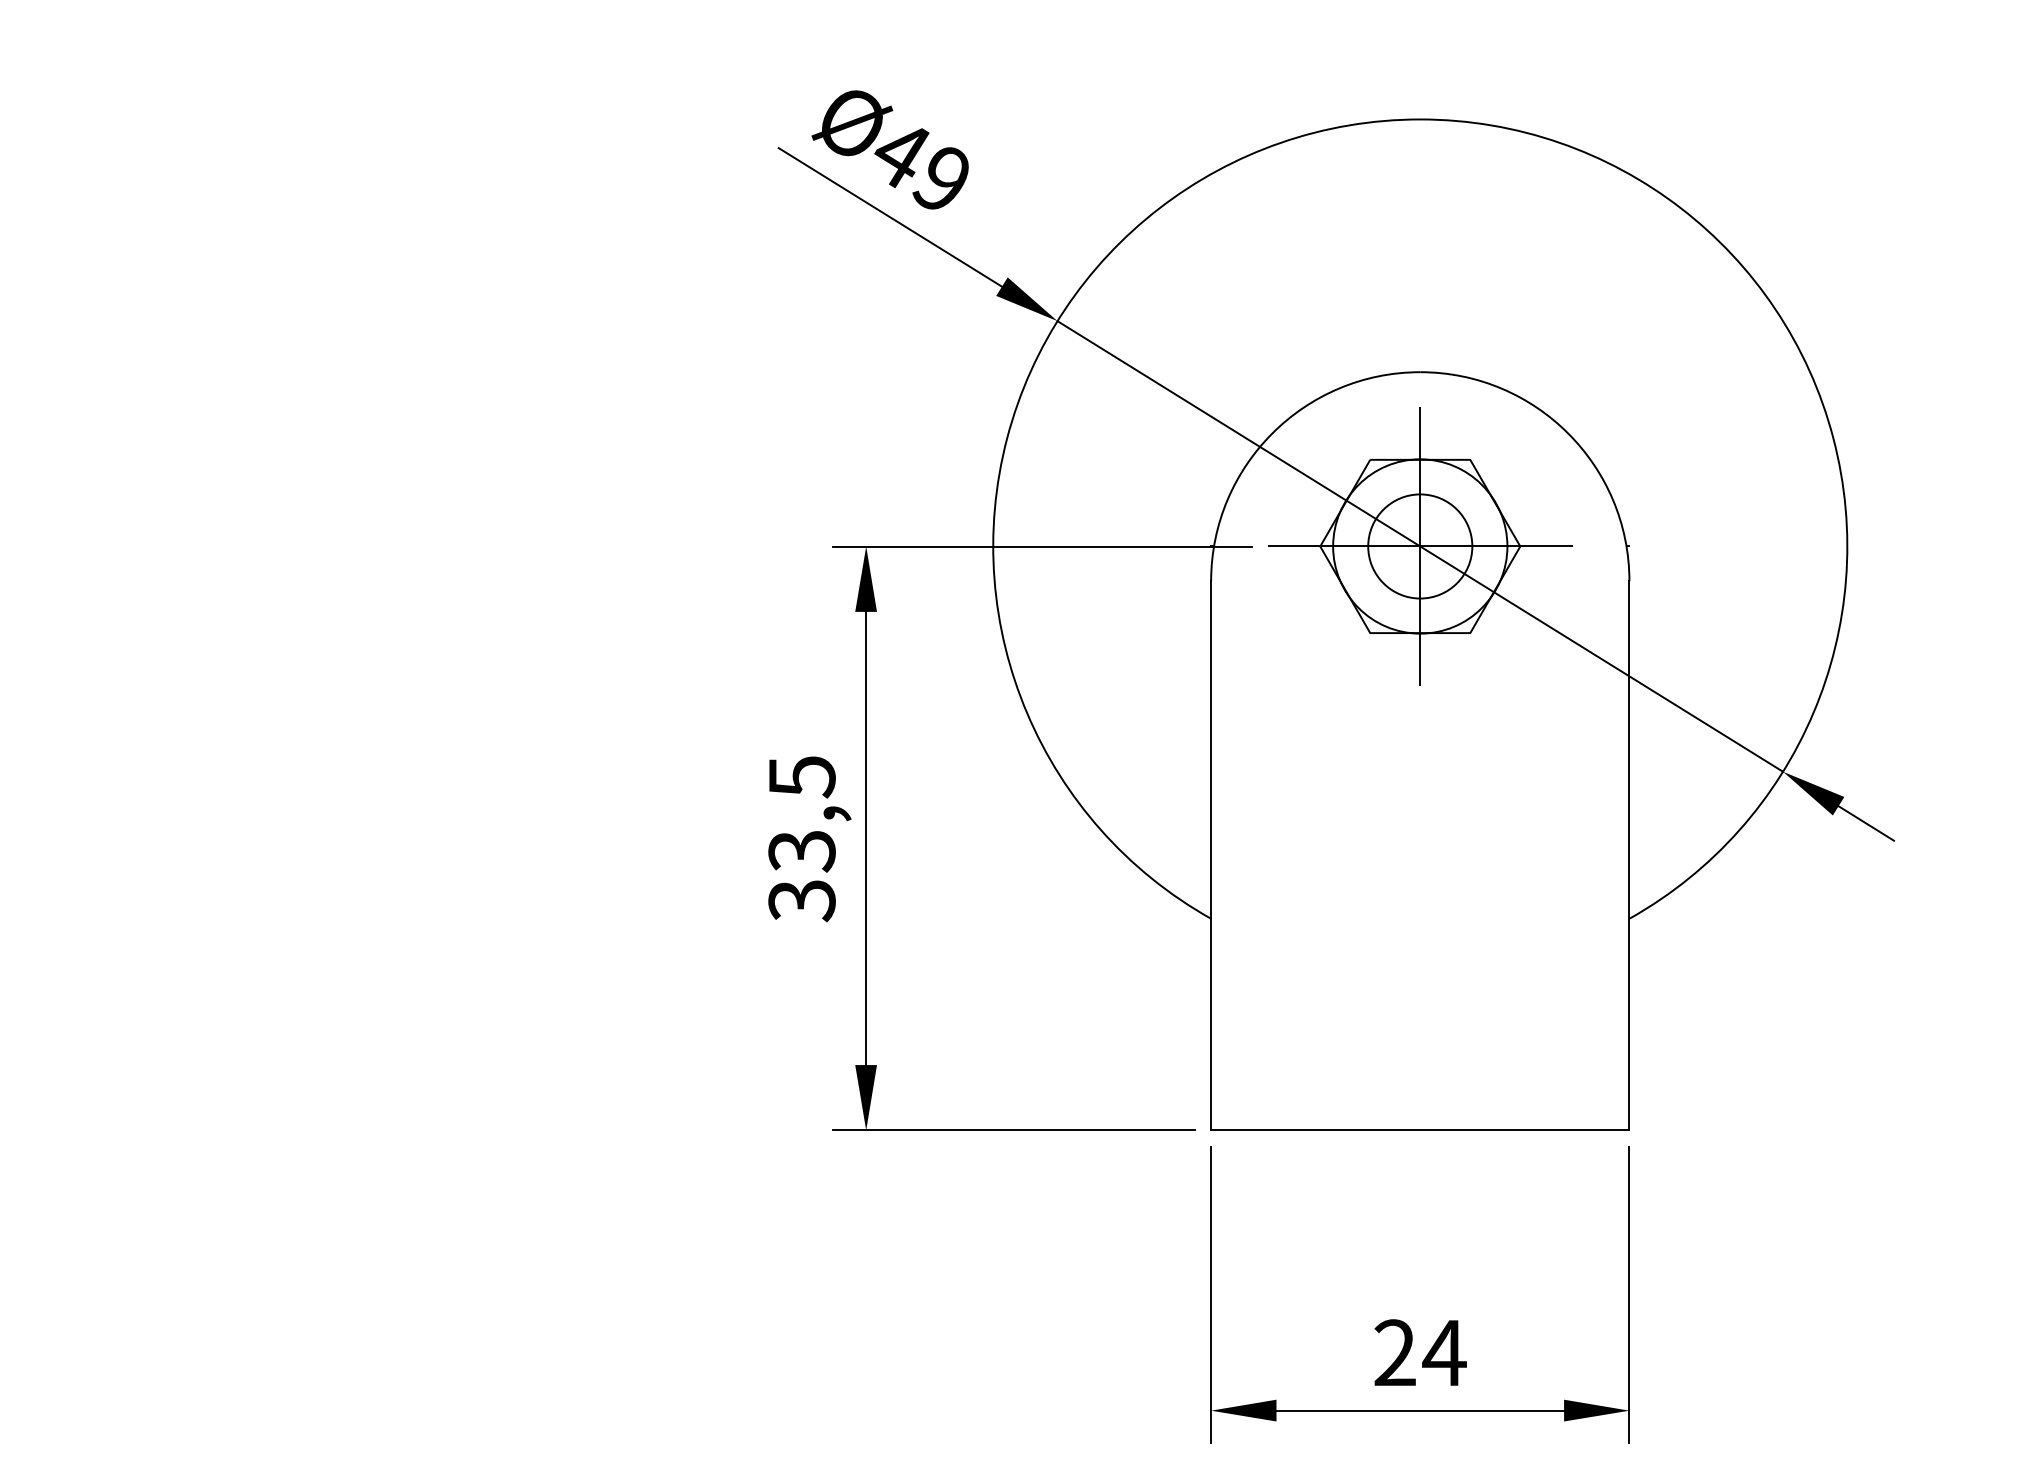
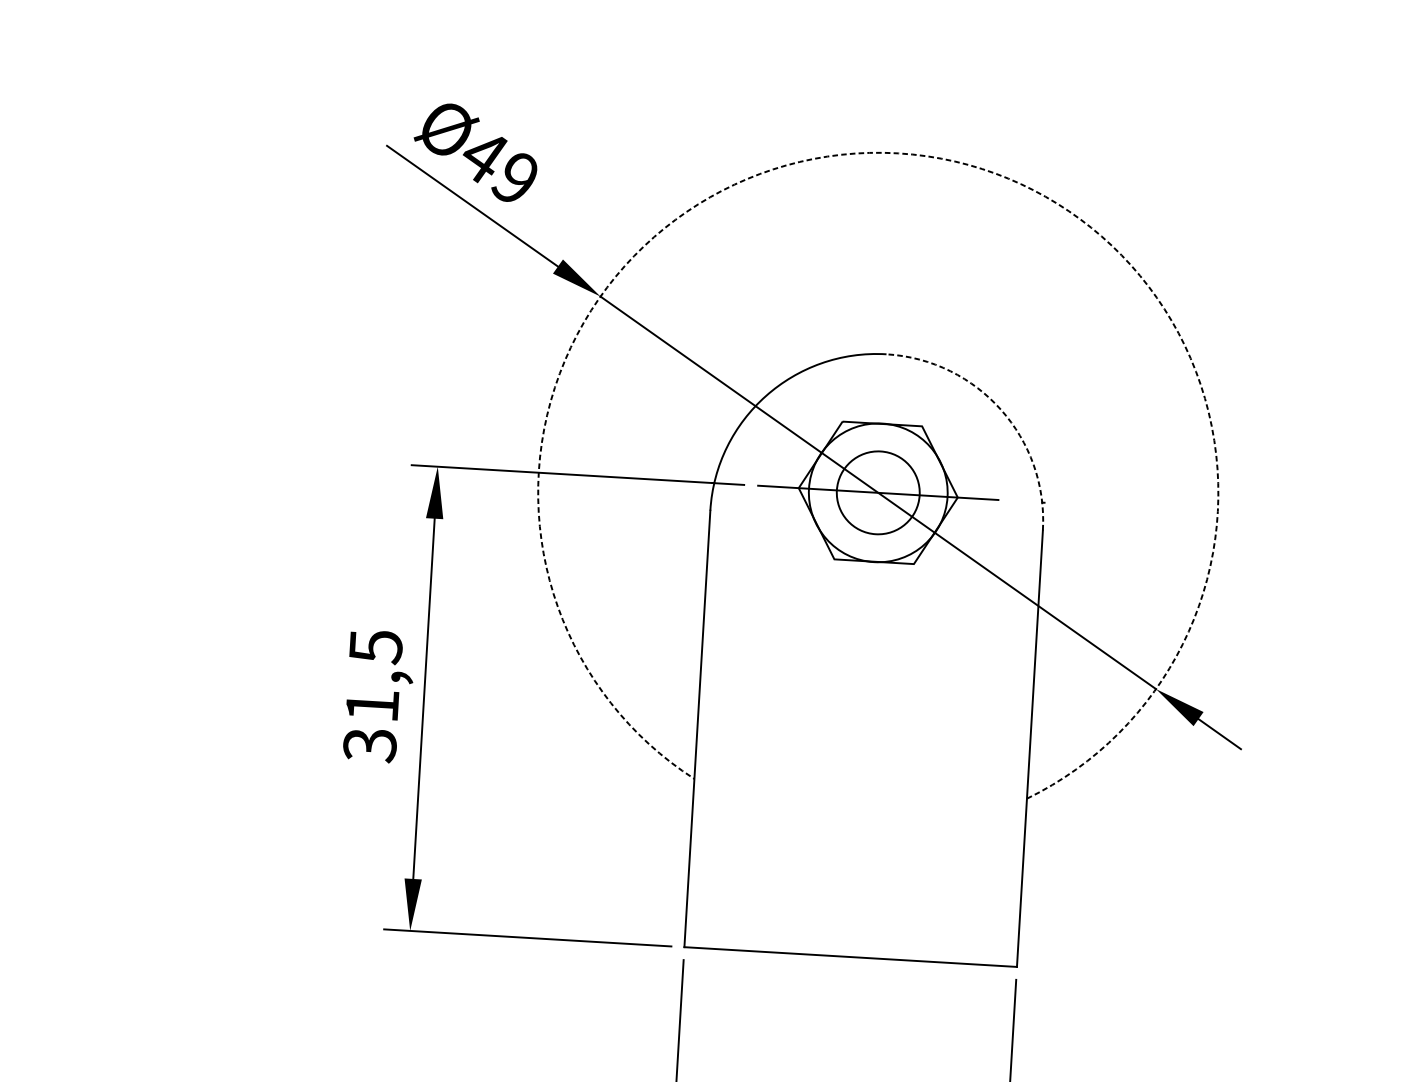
arc: (1420, 119) -> (898, 153), solid -> dashed
arc: (1568, 433) -> (1001, 410), solid -> dashed
line: (1420, 546) -> (878, 492), removed
text: (801, 851) -> (371, 706), 33,5 -> 31,5

